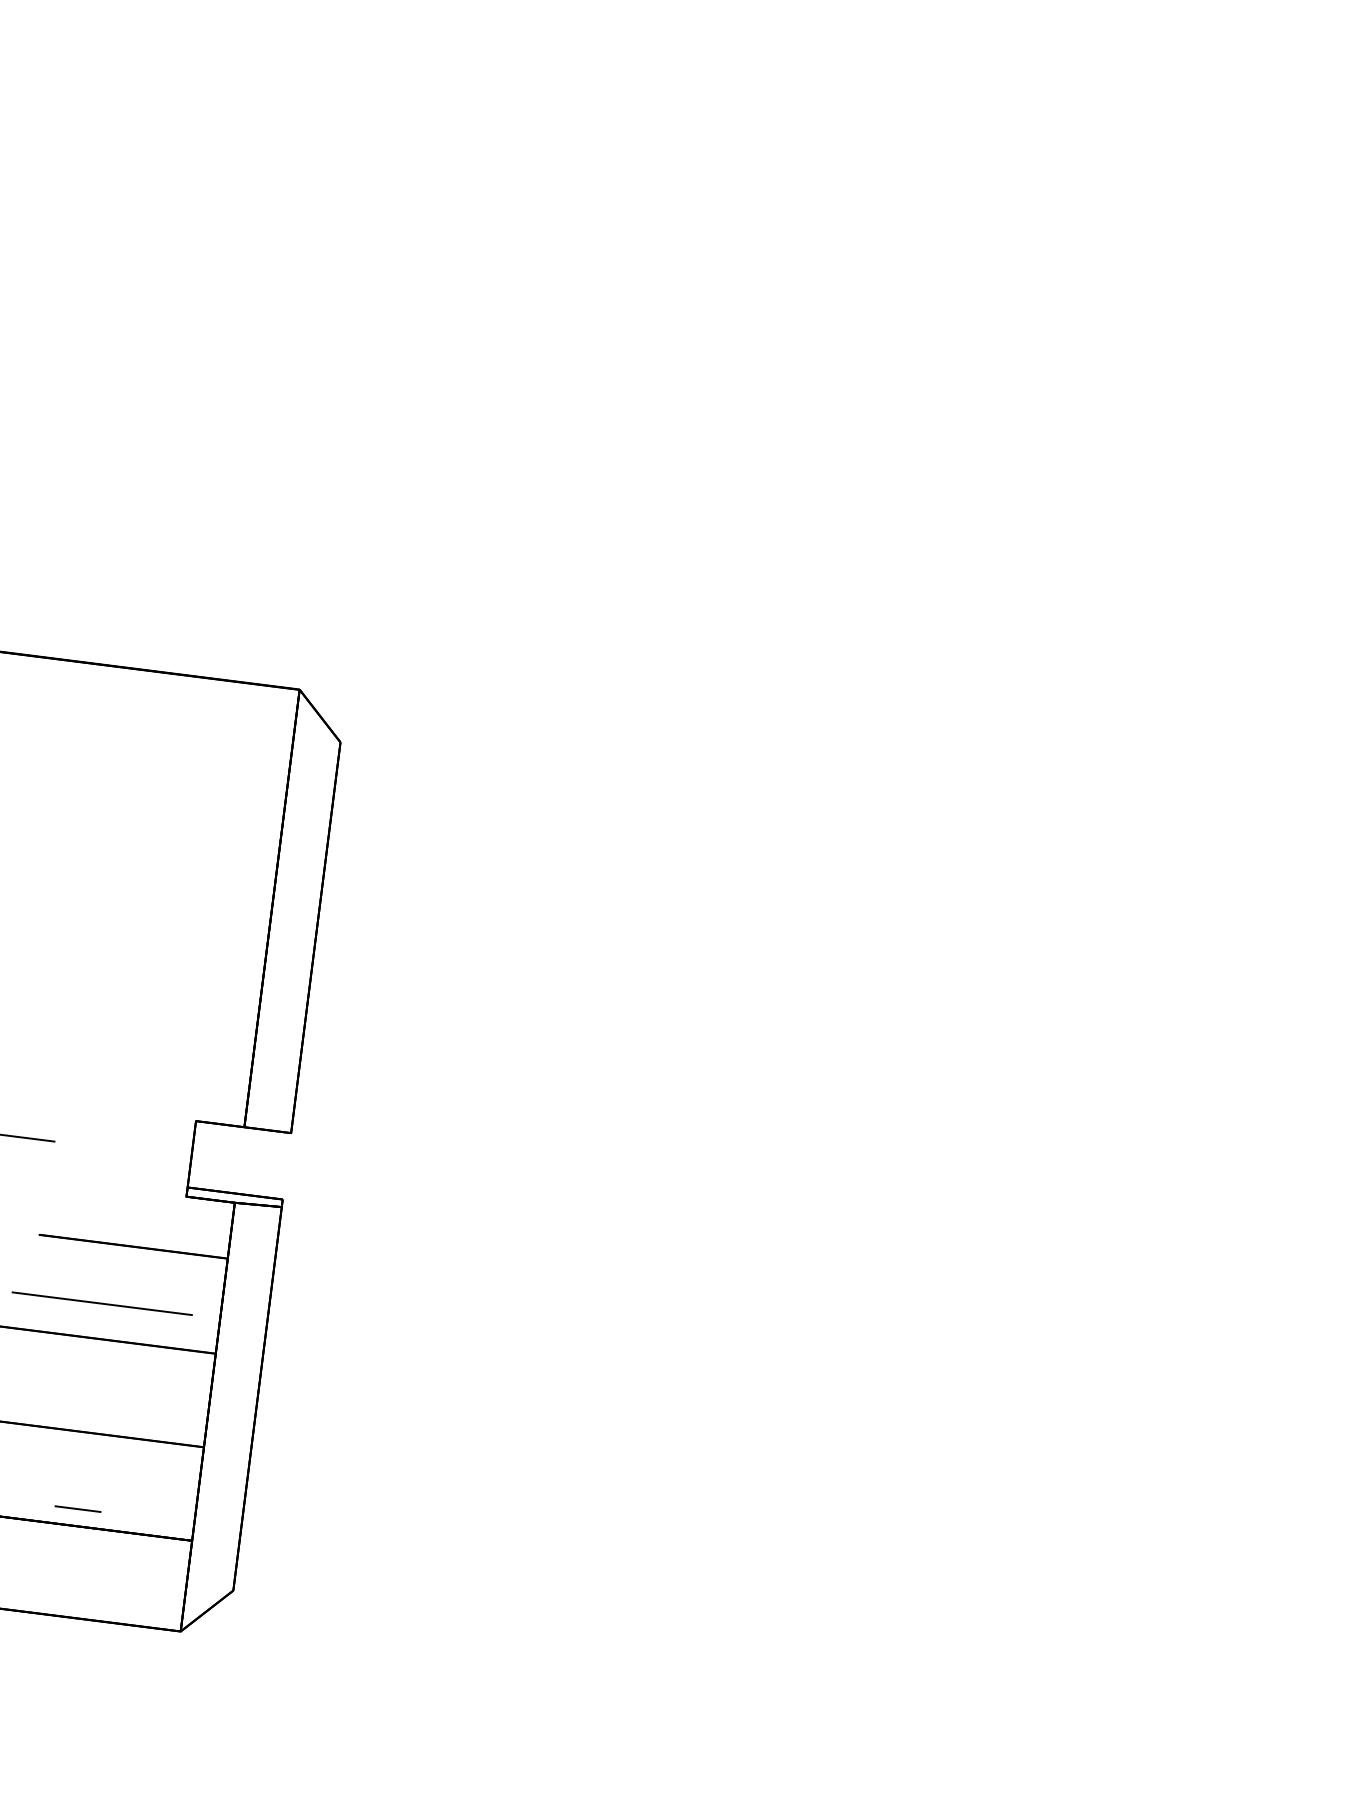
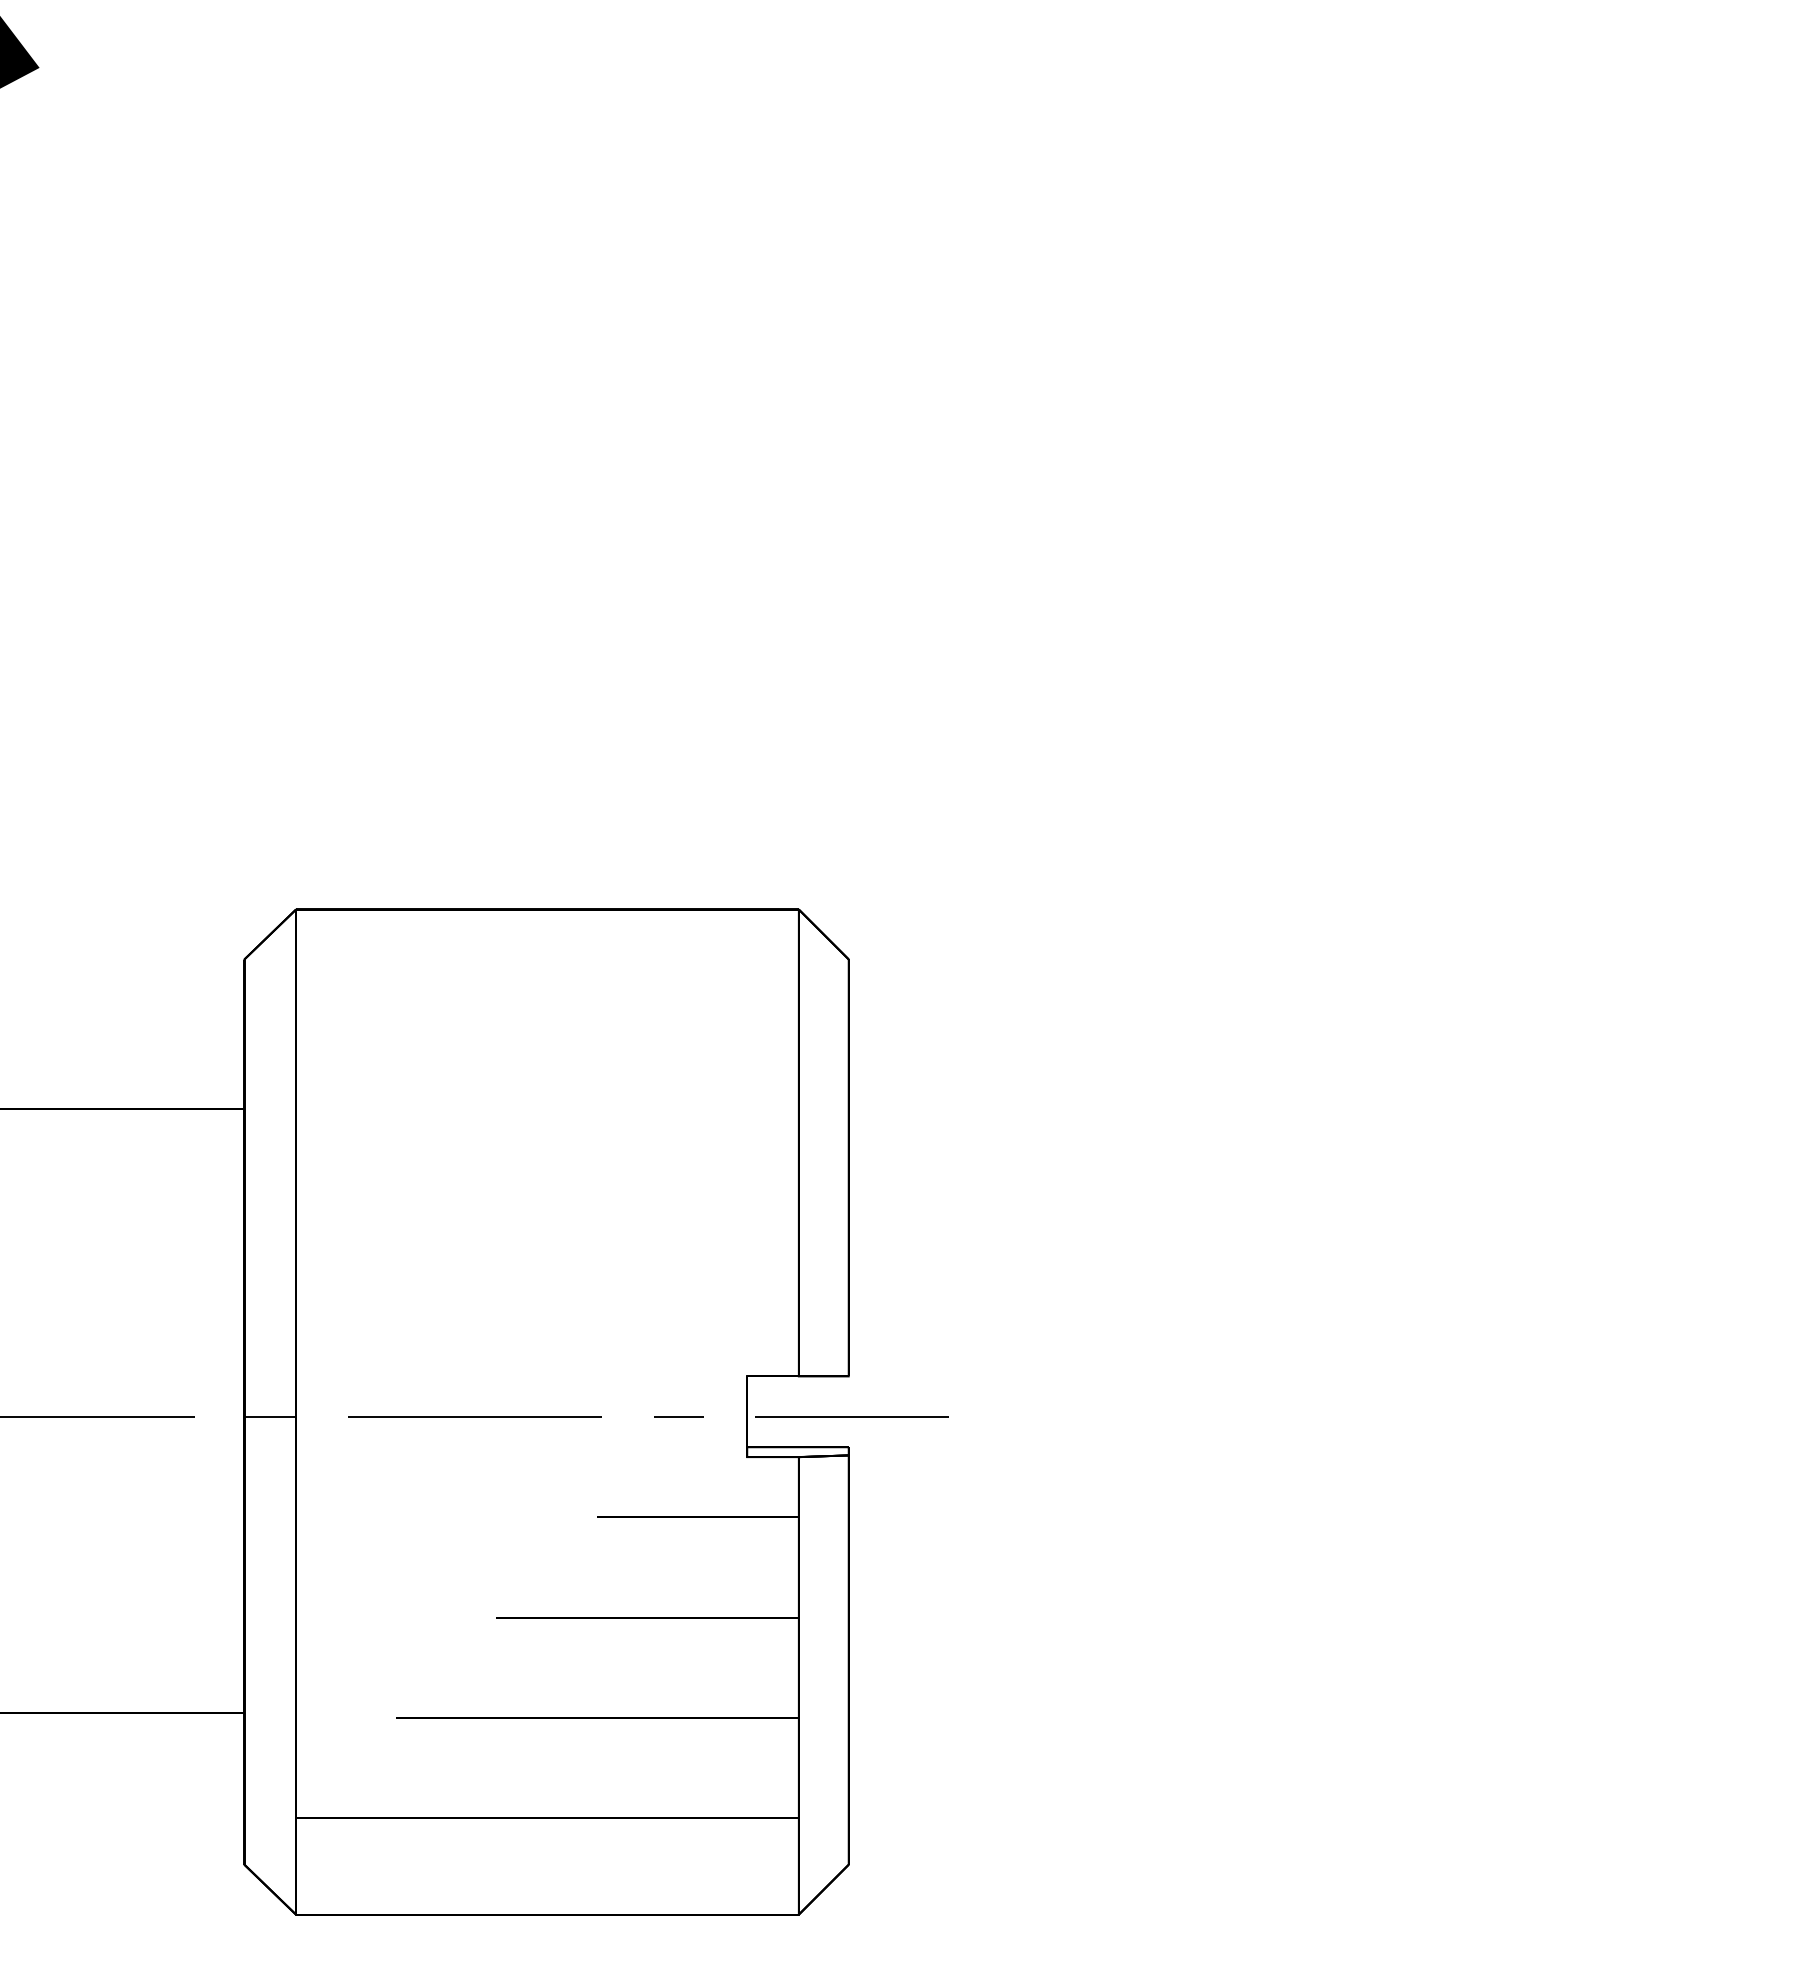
line: (101, 1303) -> (851, 1416), moved
line: (77, 1508) -> (678, 1416), moved

